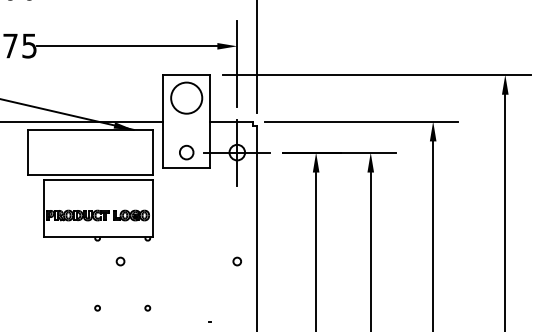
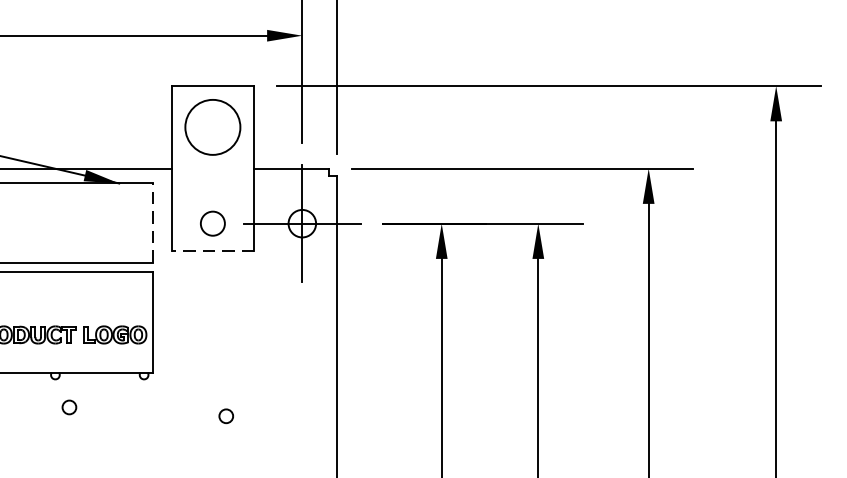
line: (152, 151) -> (152, 221), solid -> dashed
line: (186, 168) -> (212, 251), solid -> dashed
circle: (120, 261) -> (69, 407), moved
circle: (236, 261) -> (224, 416), moved

